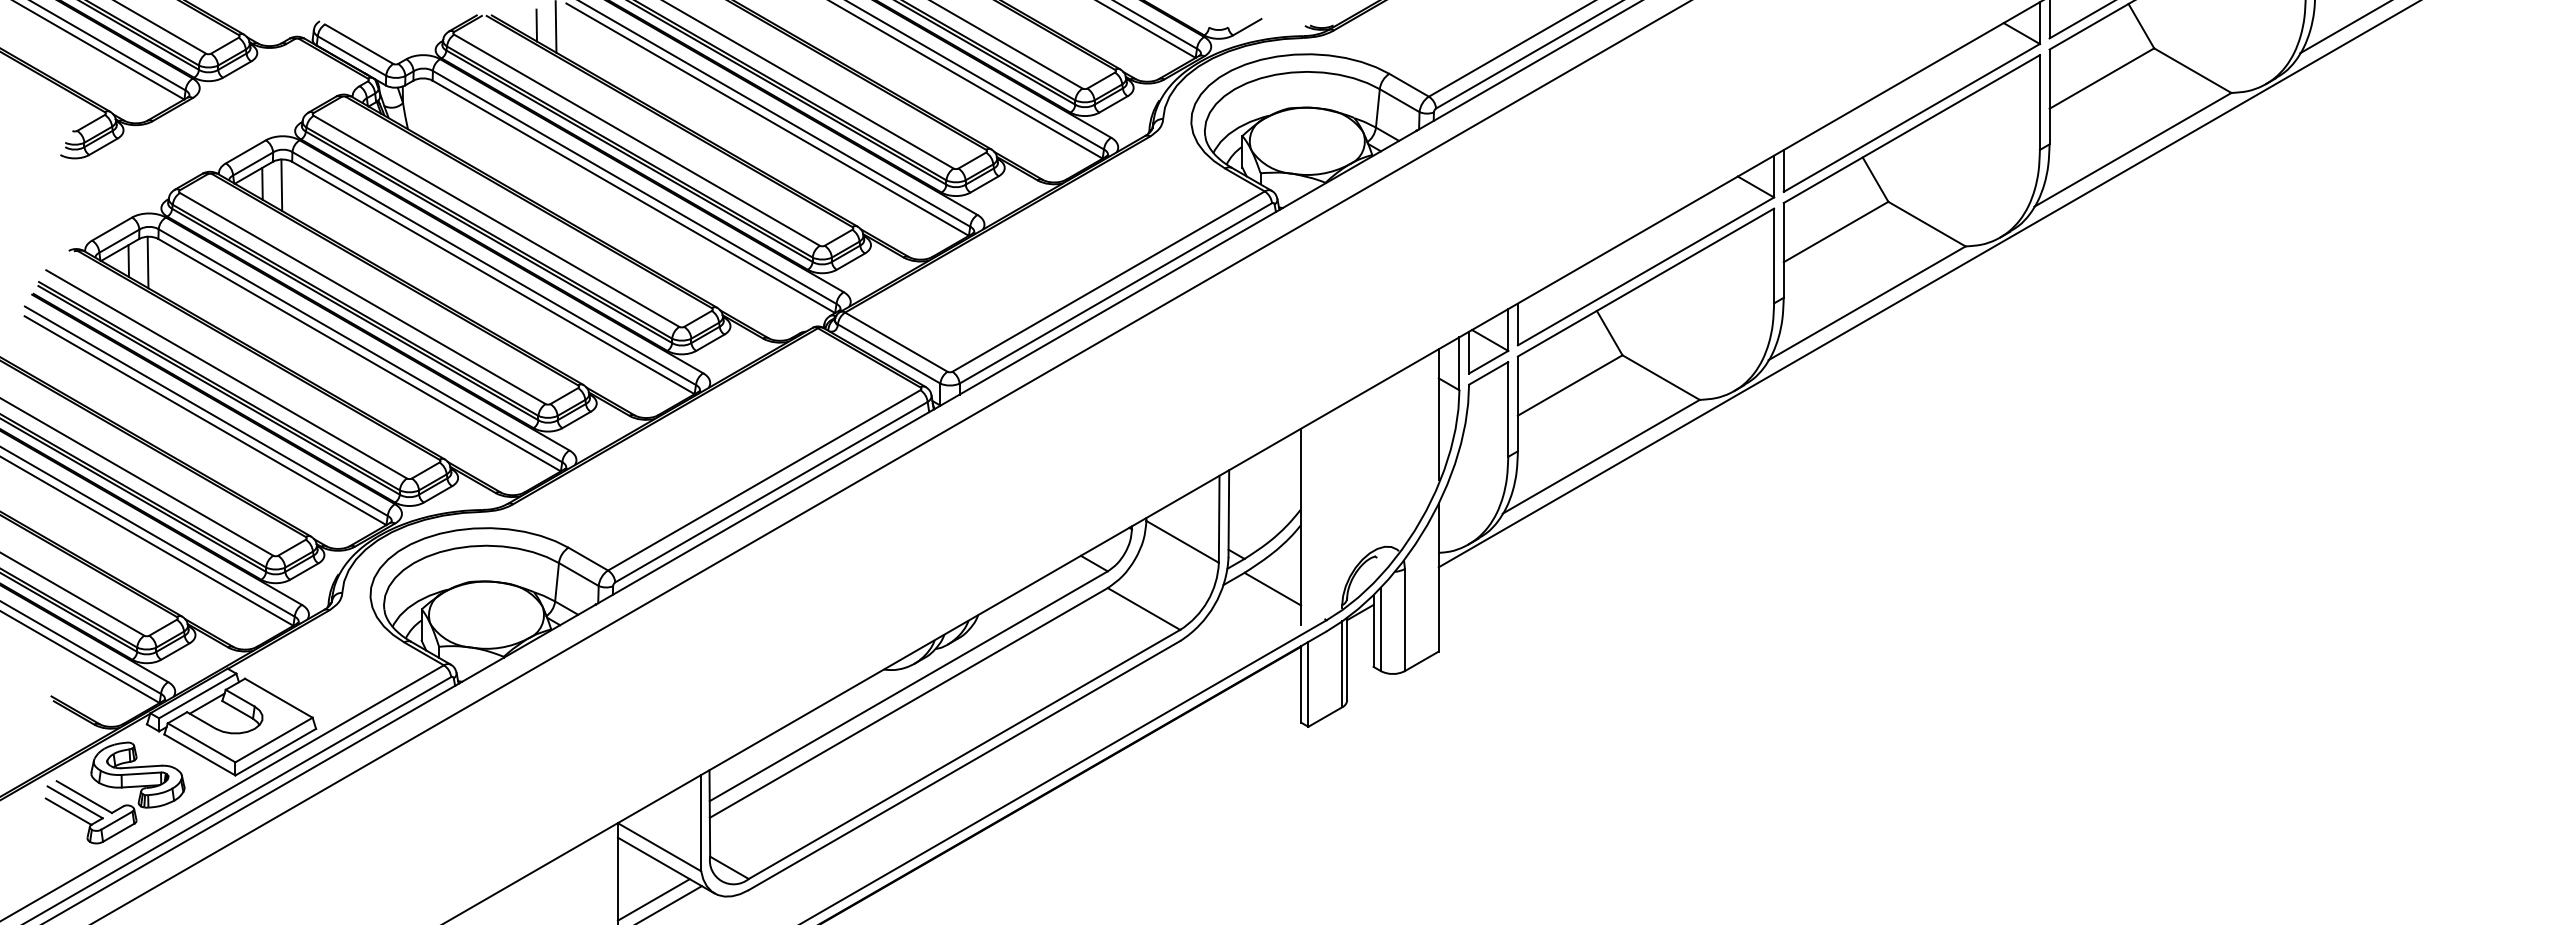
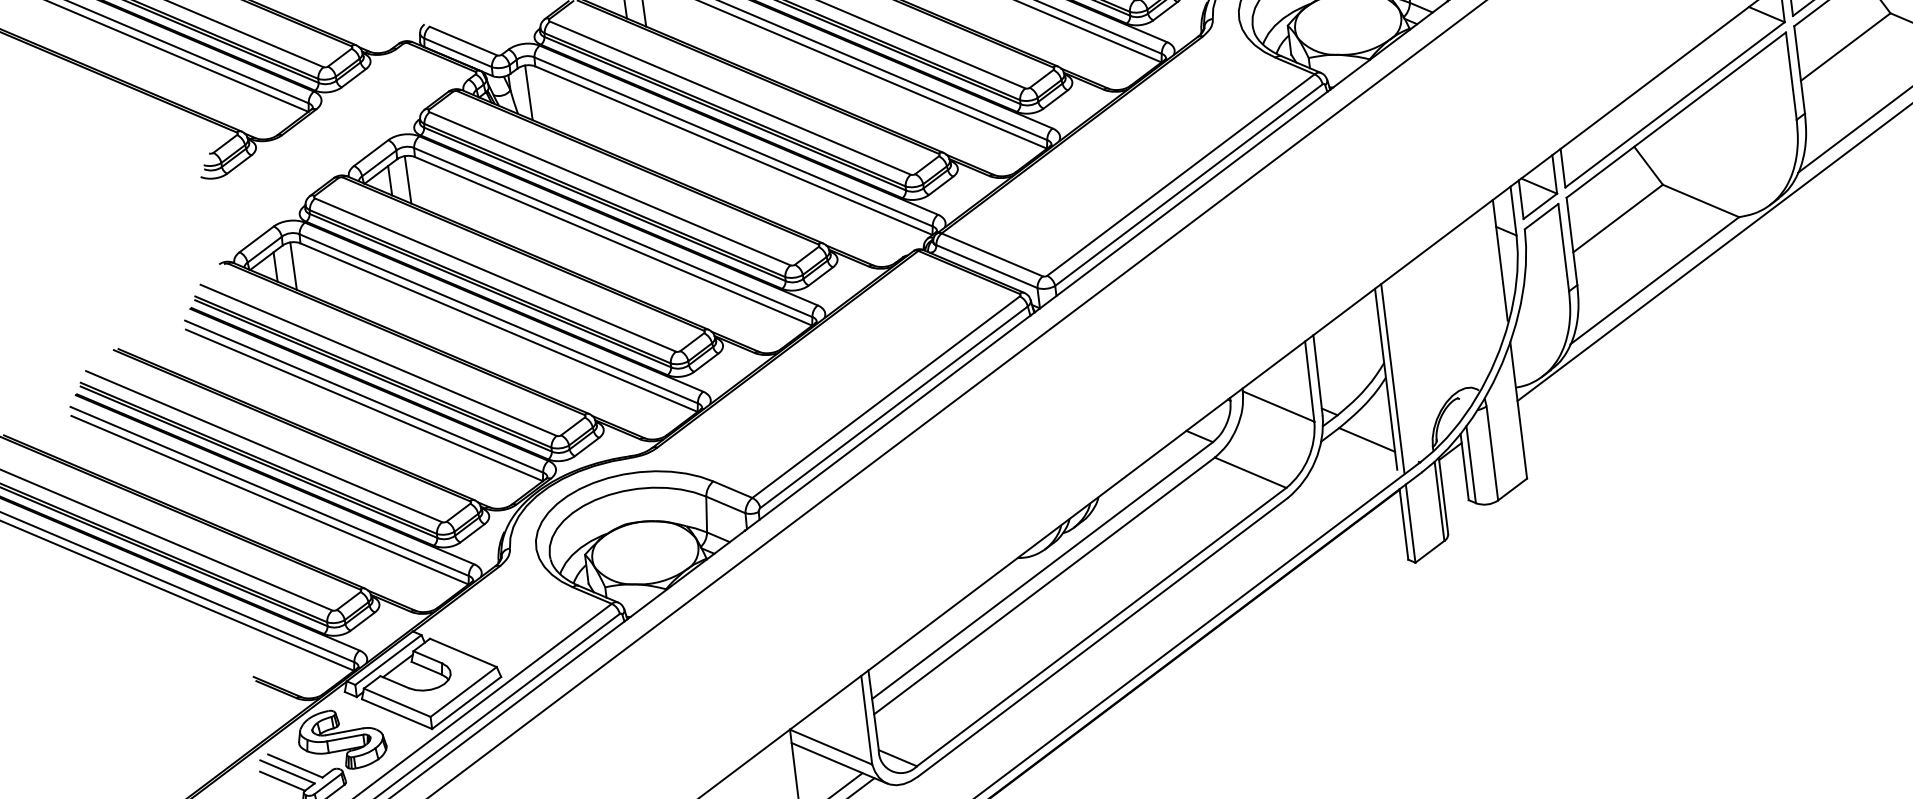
line: (421, 107) -> (528, 92), added
line: (1308, 526) -> (1392, 378), added

